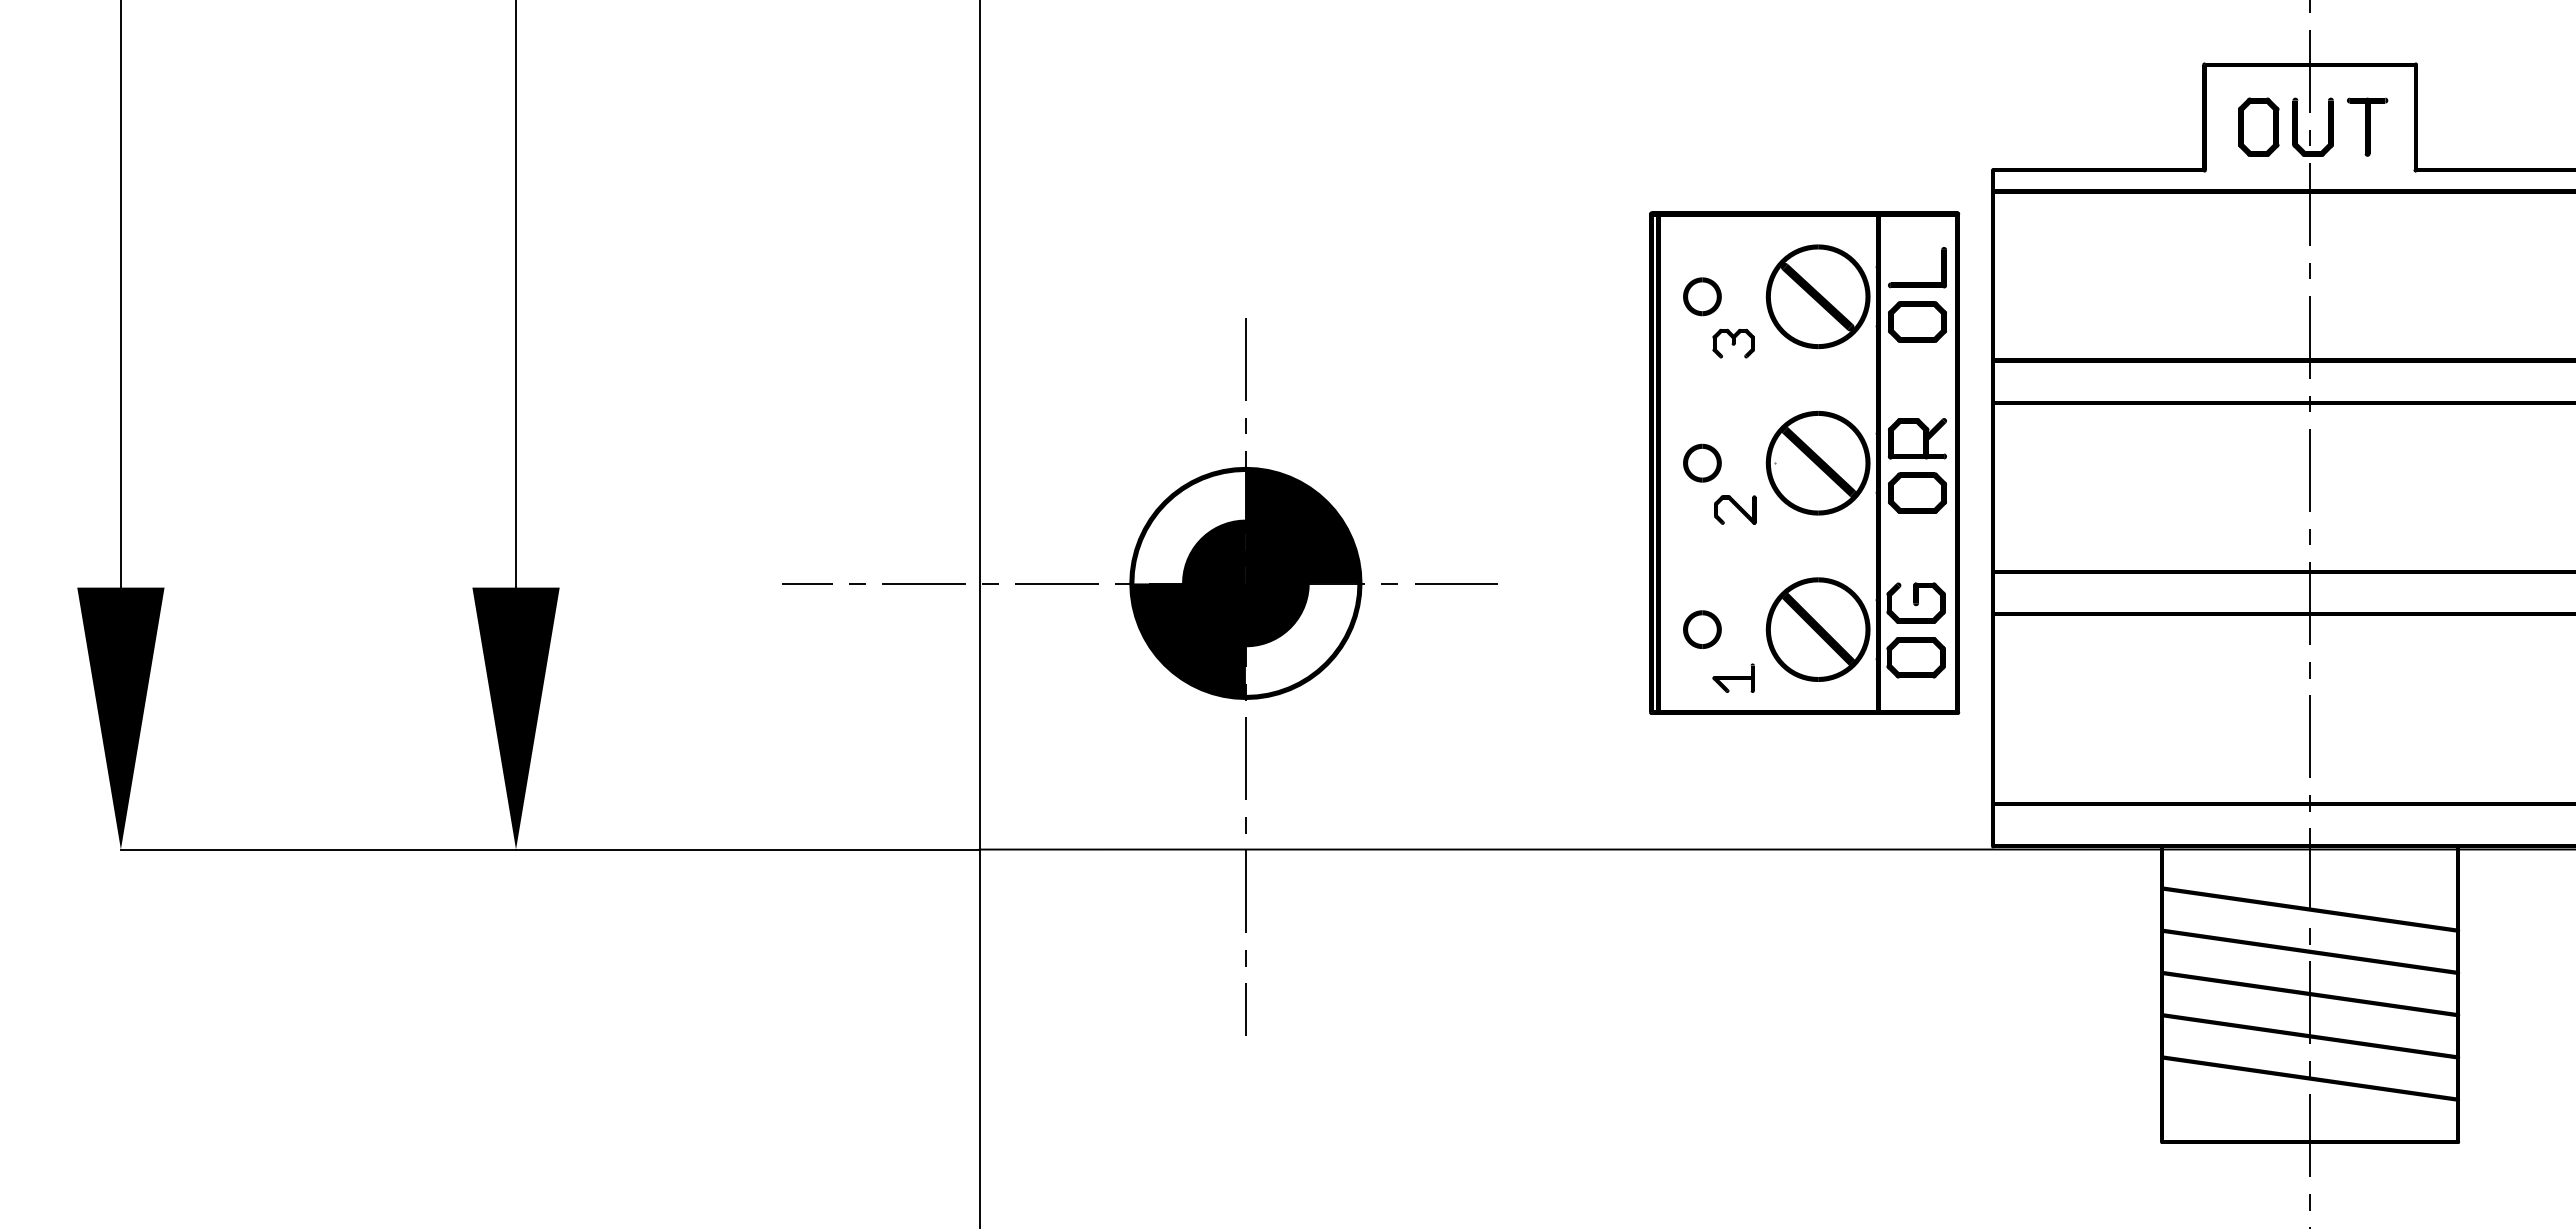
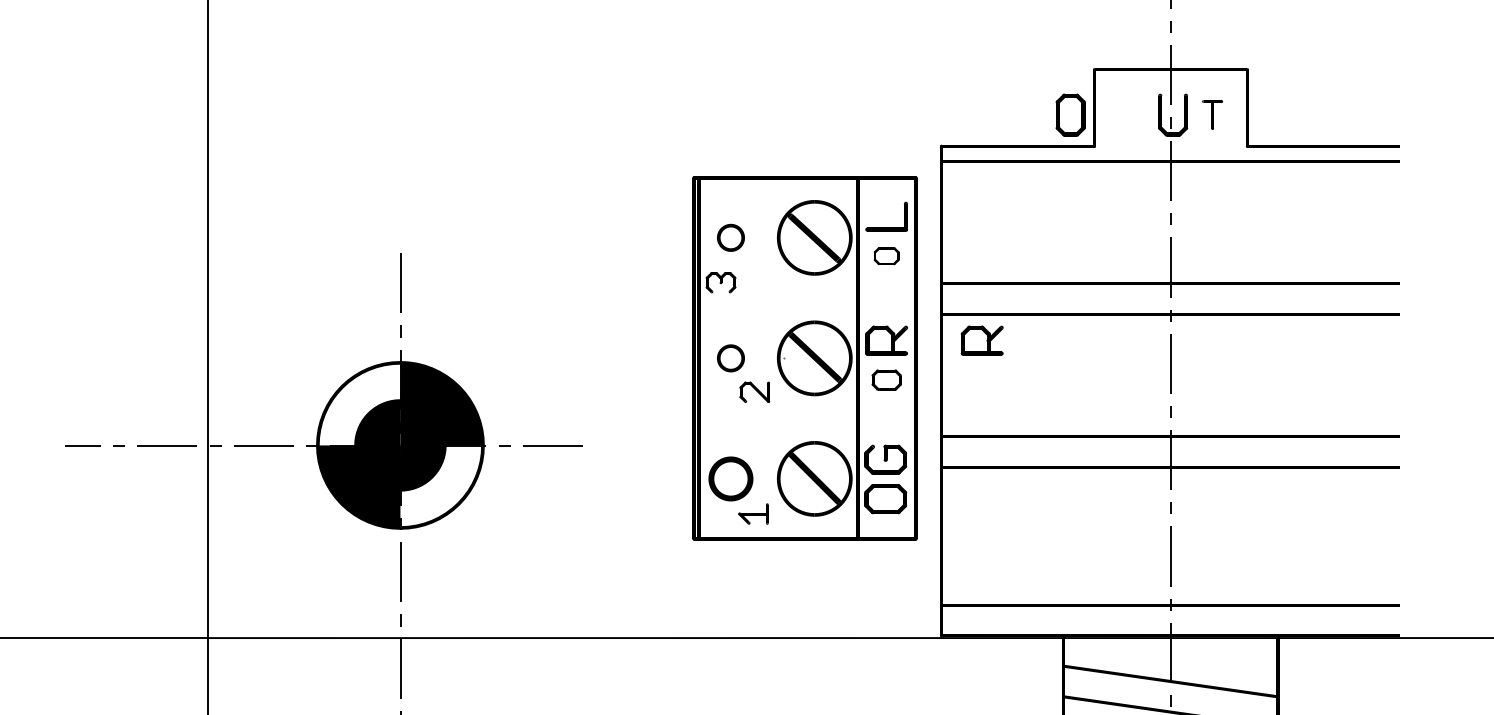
part: (2258, 126) -> (1070, 114), moved
part: (2367, 126) -> (1212, 114), size x0.7
part: (1917, 321) -> (886, 255), size x0.6
part: (1733, 343) -> (720, 282), moved
part: (2049, 438) -> (982, 340), added
part: (1917, 492) -> (886, 379), size x0.7
part: (1702, 629) -> (731, 478), size x1.6

